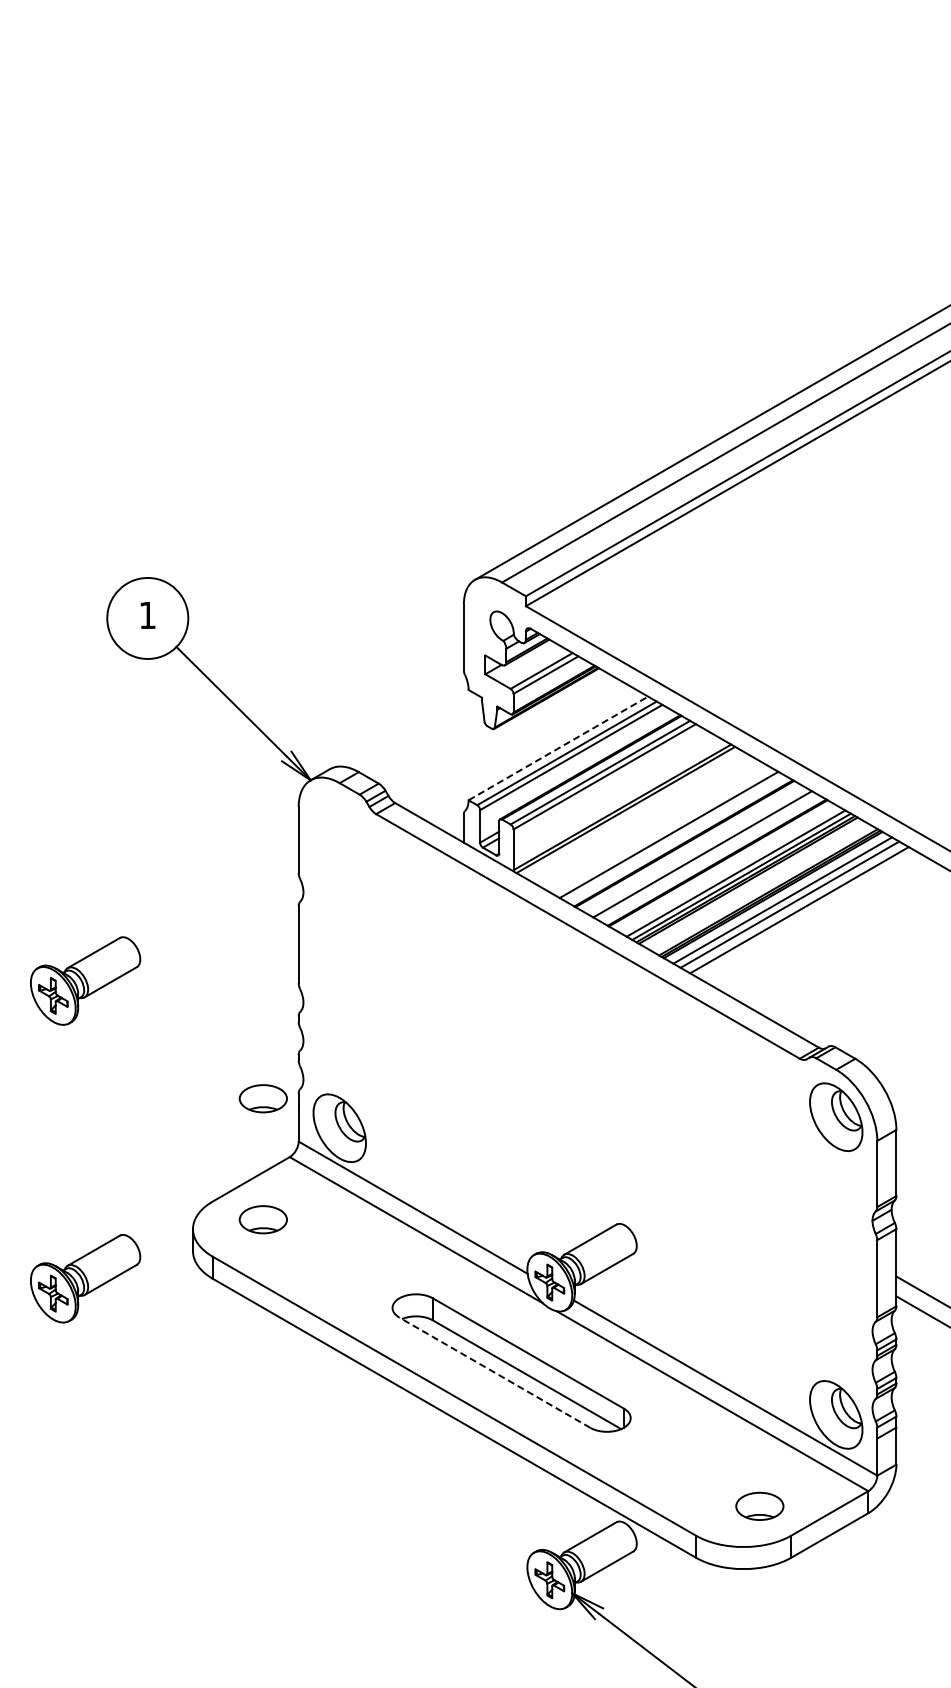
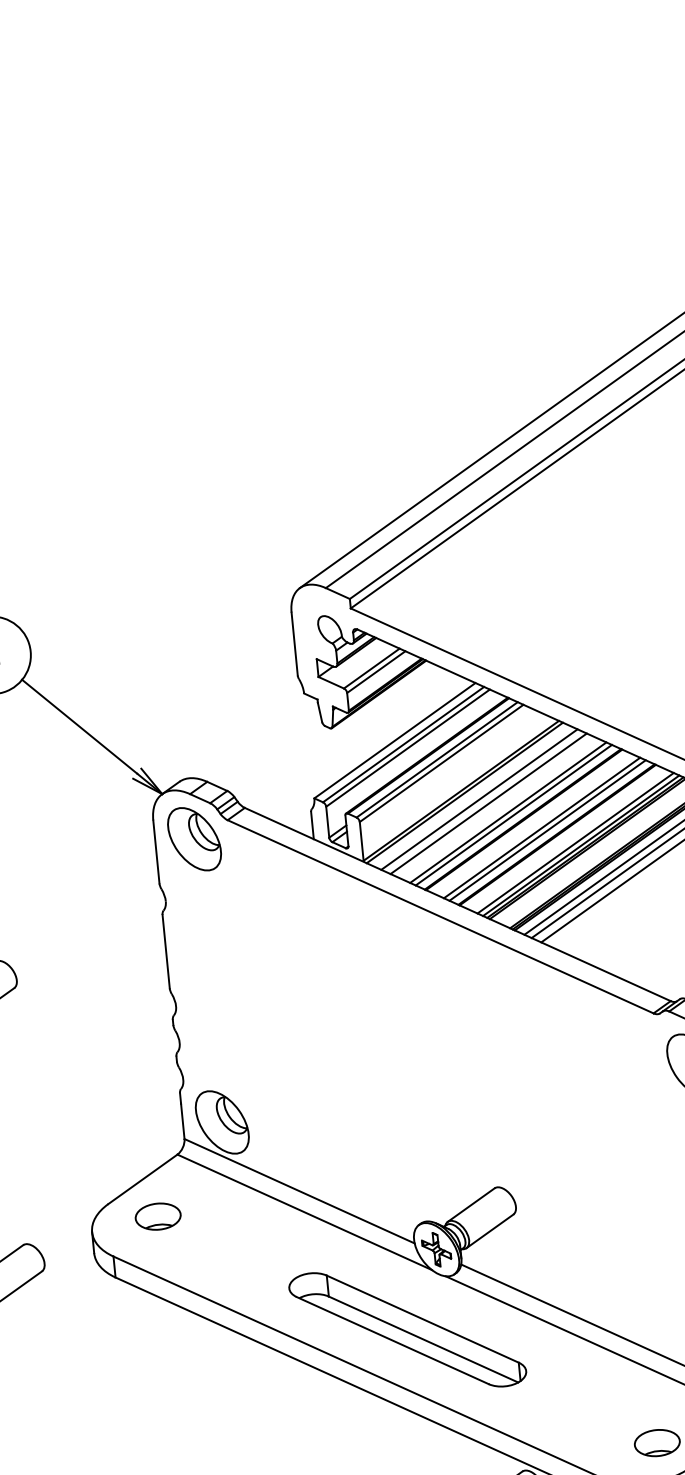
line: (558, 748) -> (395, 740), dashed -> solid
line: (640, 818) -> (479, 799), added
line: (649, 823) -> (488, 803), added
part: (339, 830) -> (194, 839), added
line: (674, 838) -> (513, 815), added
line: (707, 857) -> (546, 830), added
part: (262, 1098) -> (146, 1101), removed
line: (494, 1372) -> (392, 1340), dashed -> solid

